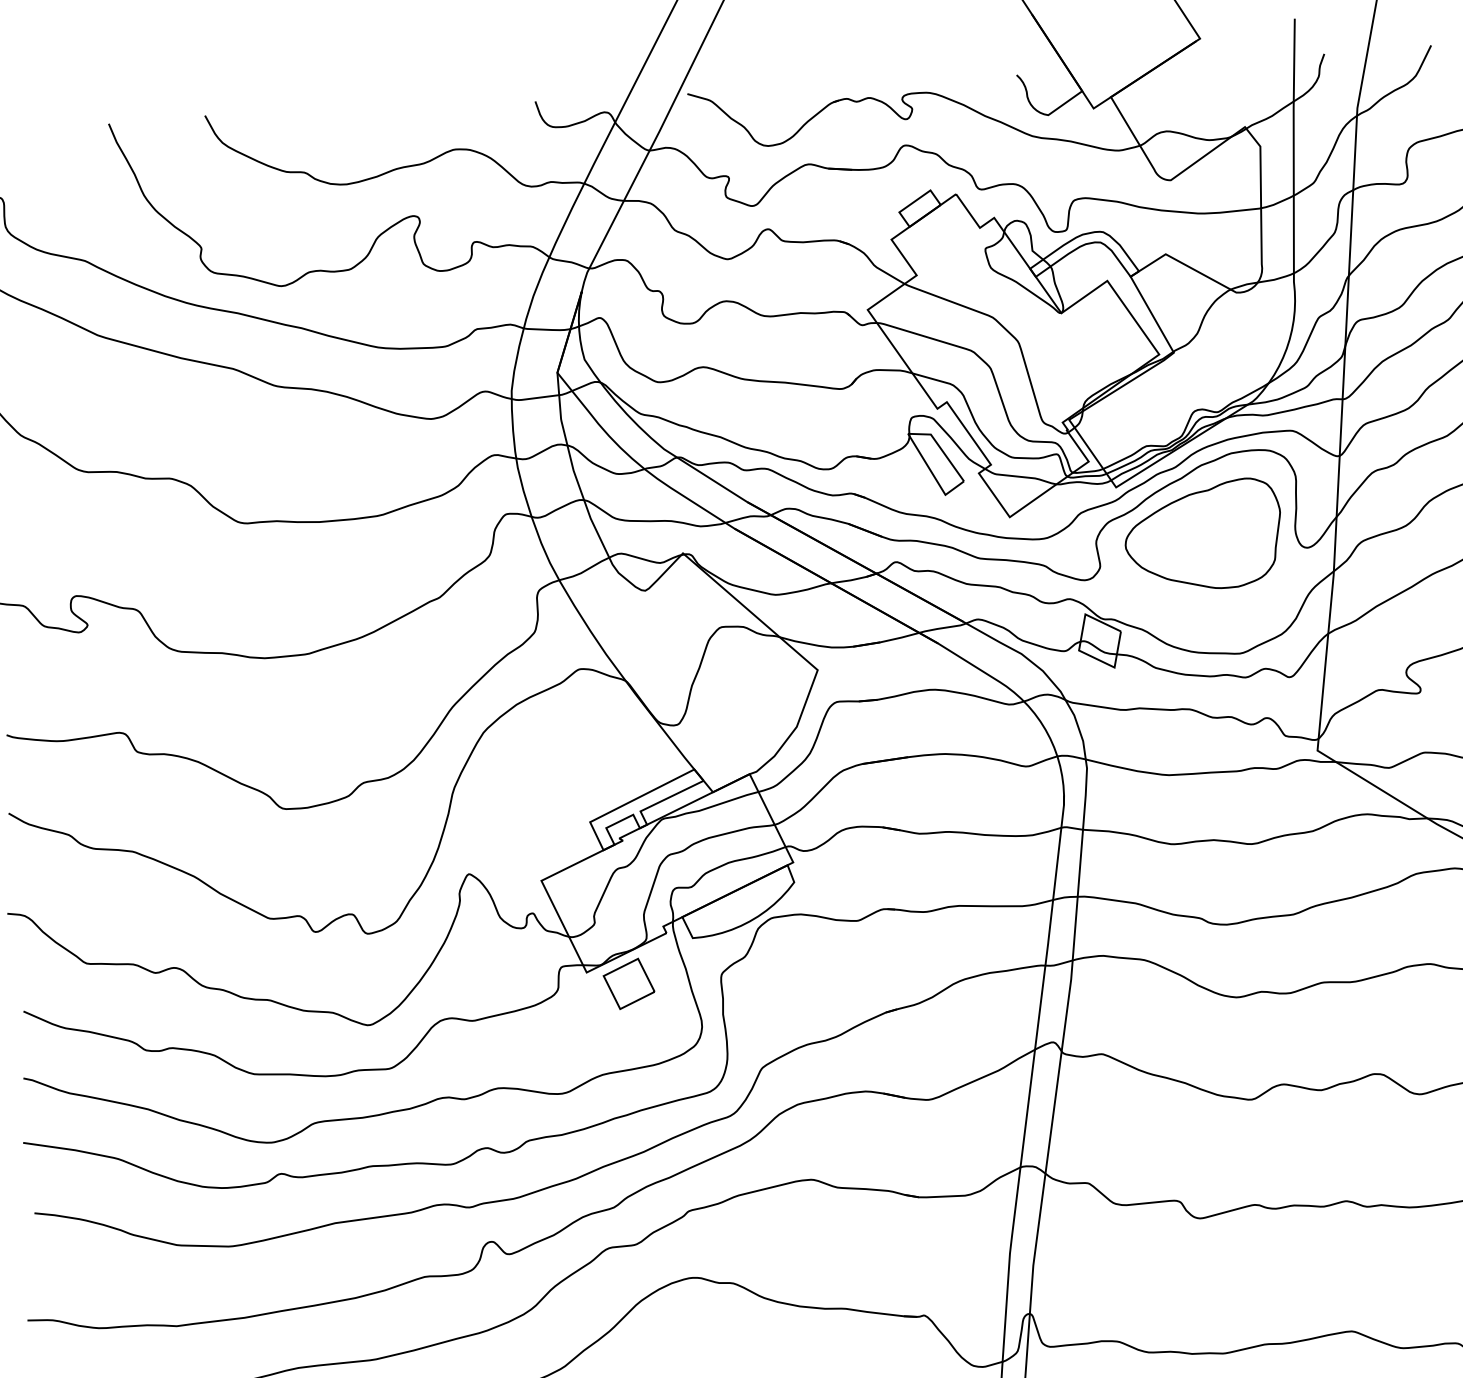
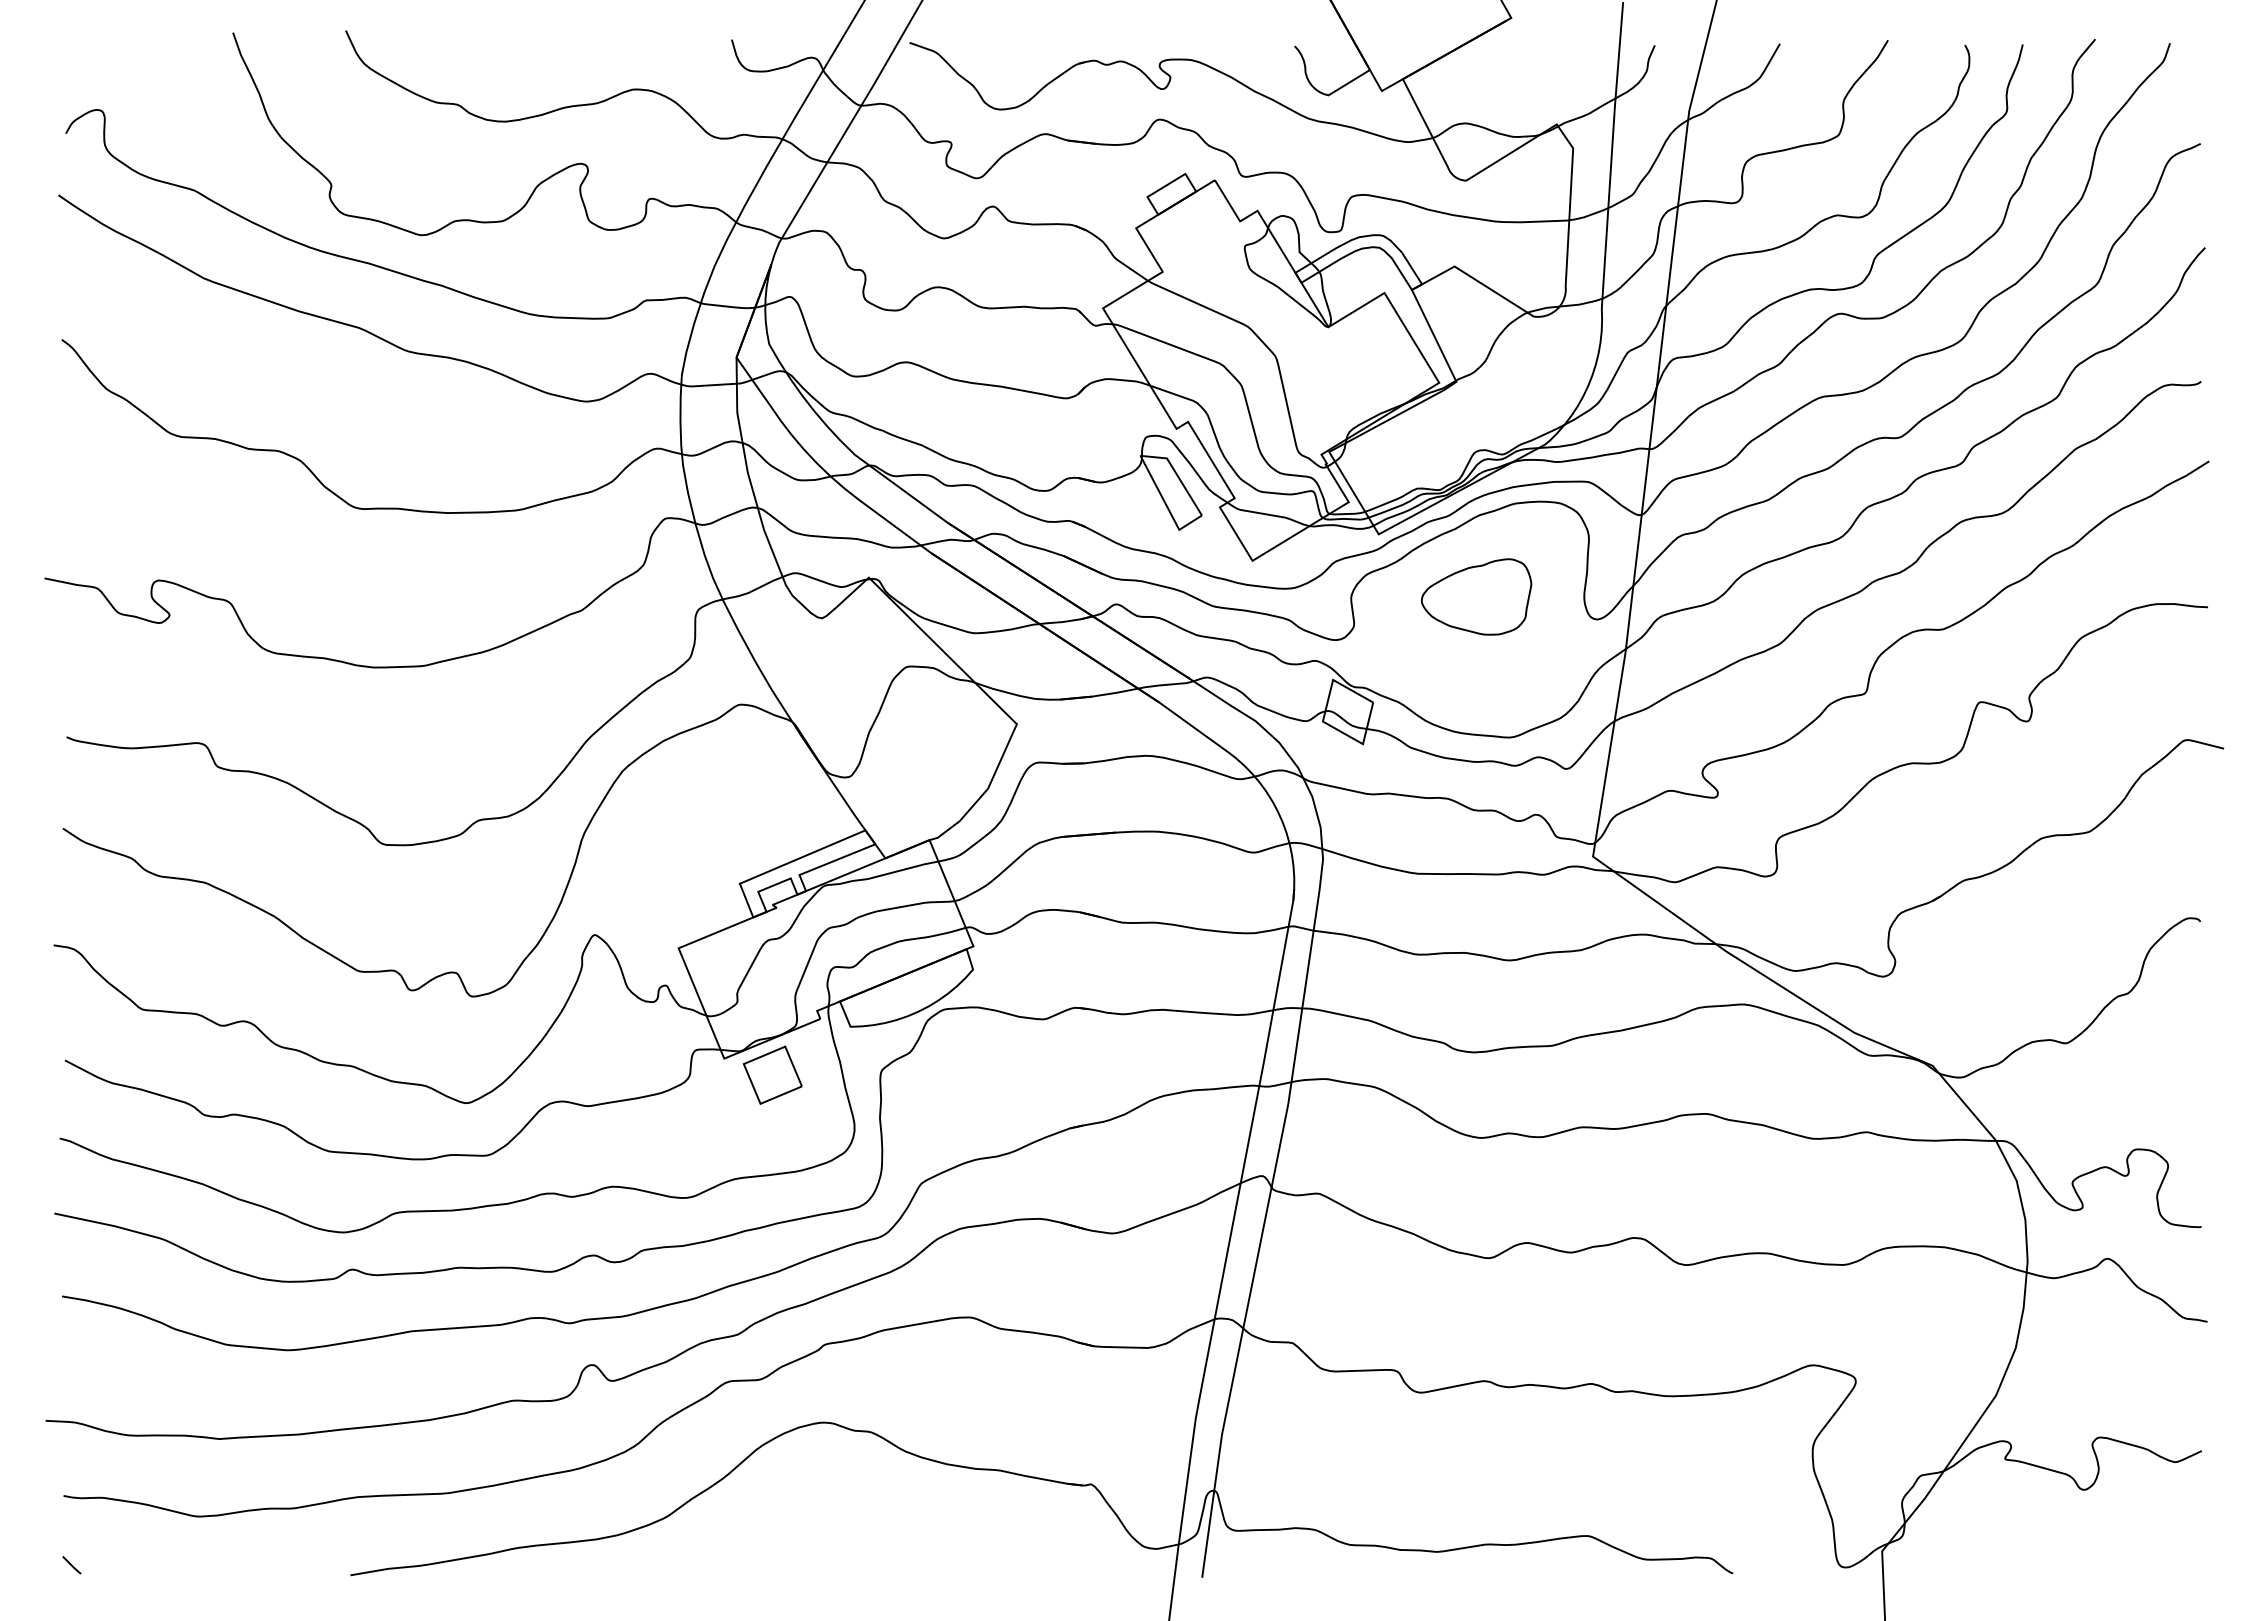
part: (1203, 534) -> (1476, 596), size x0.6

